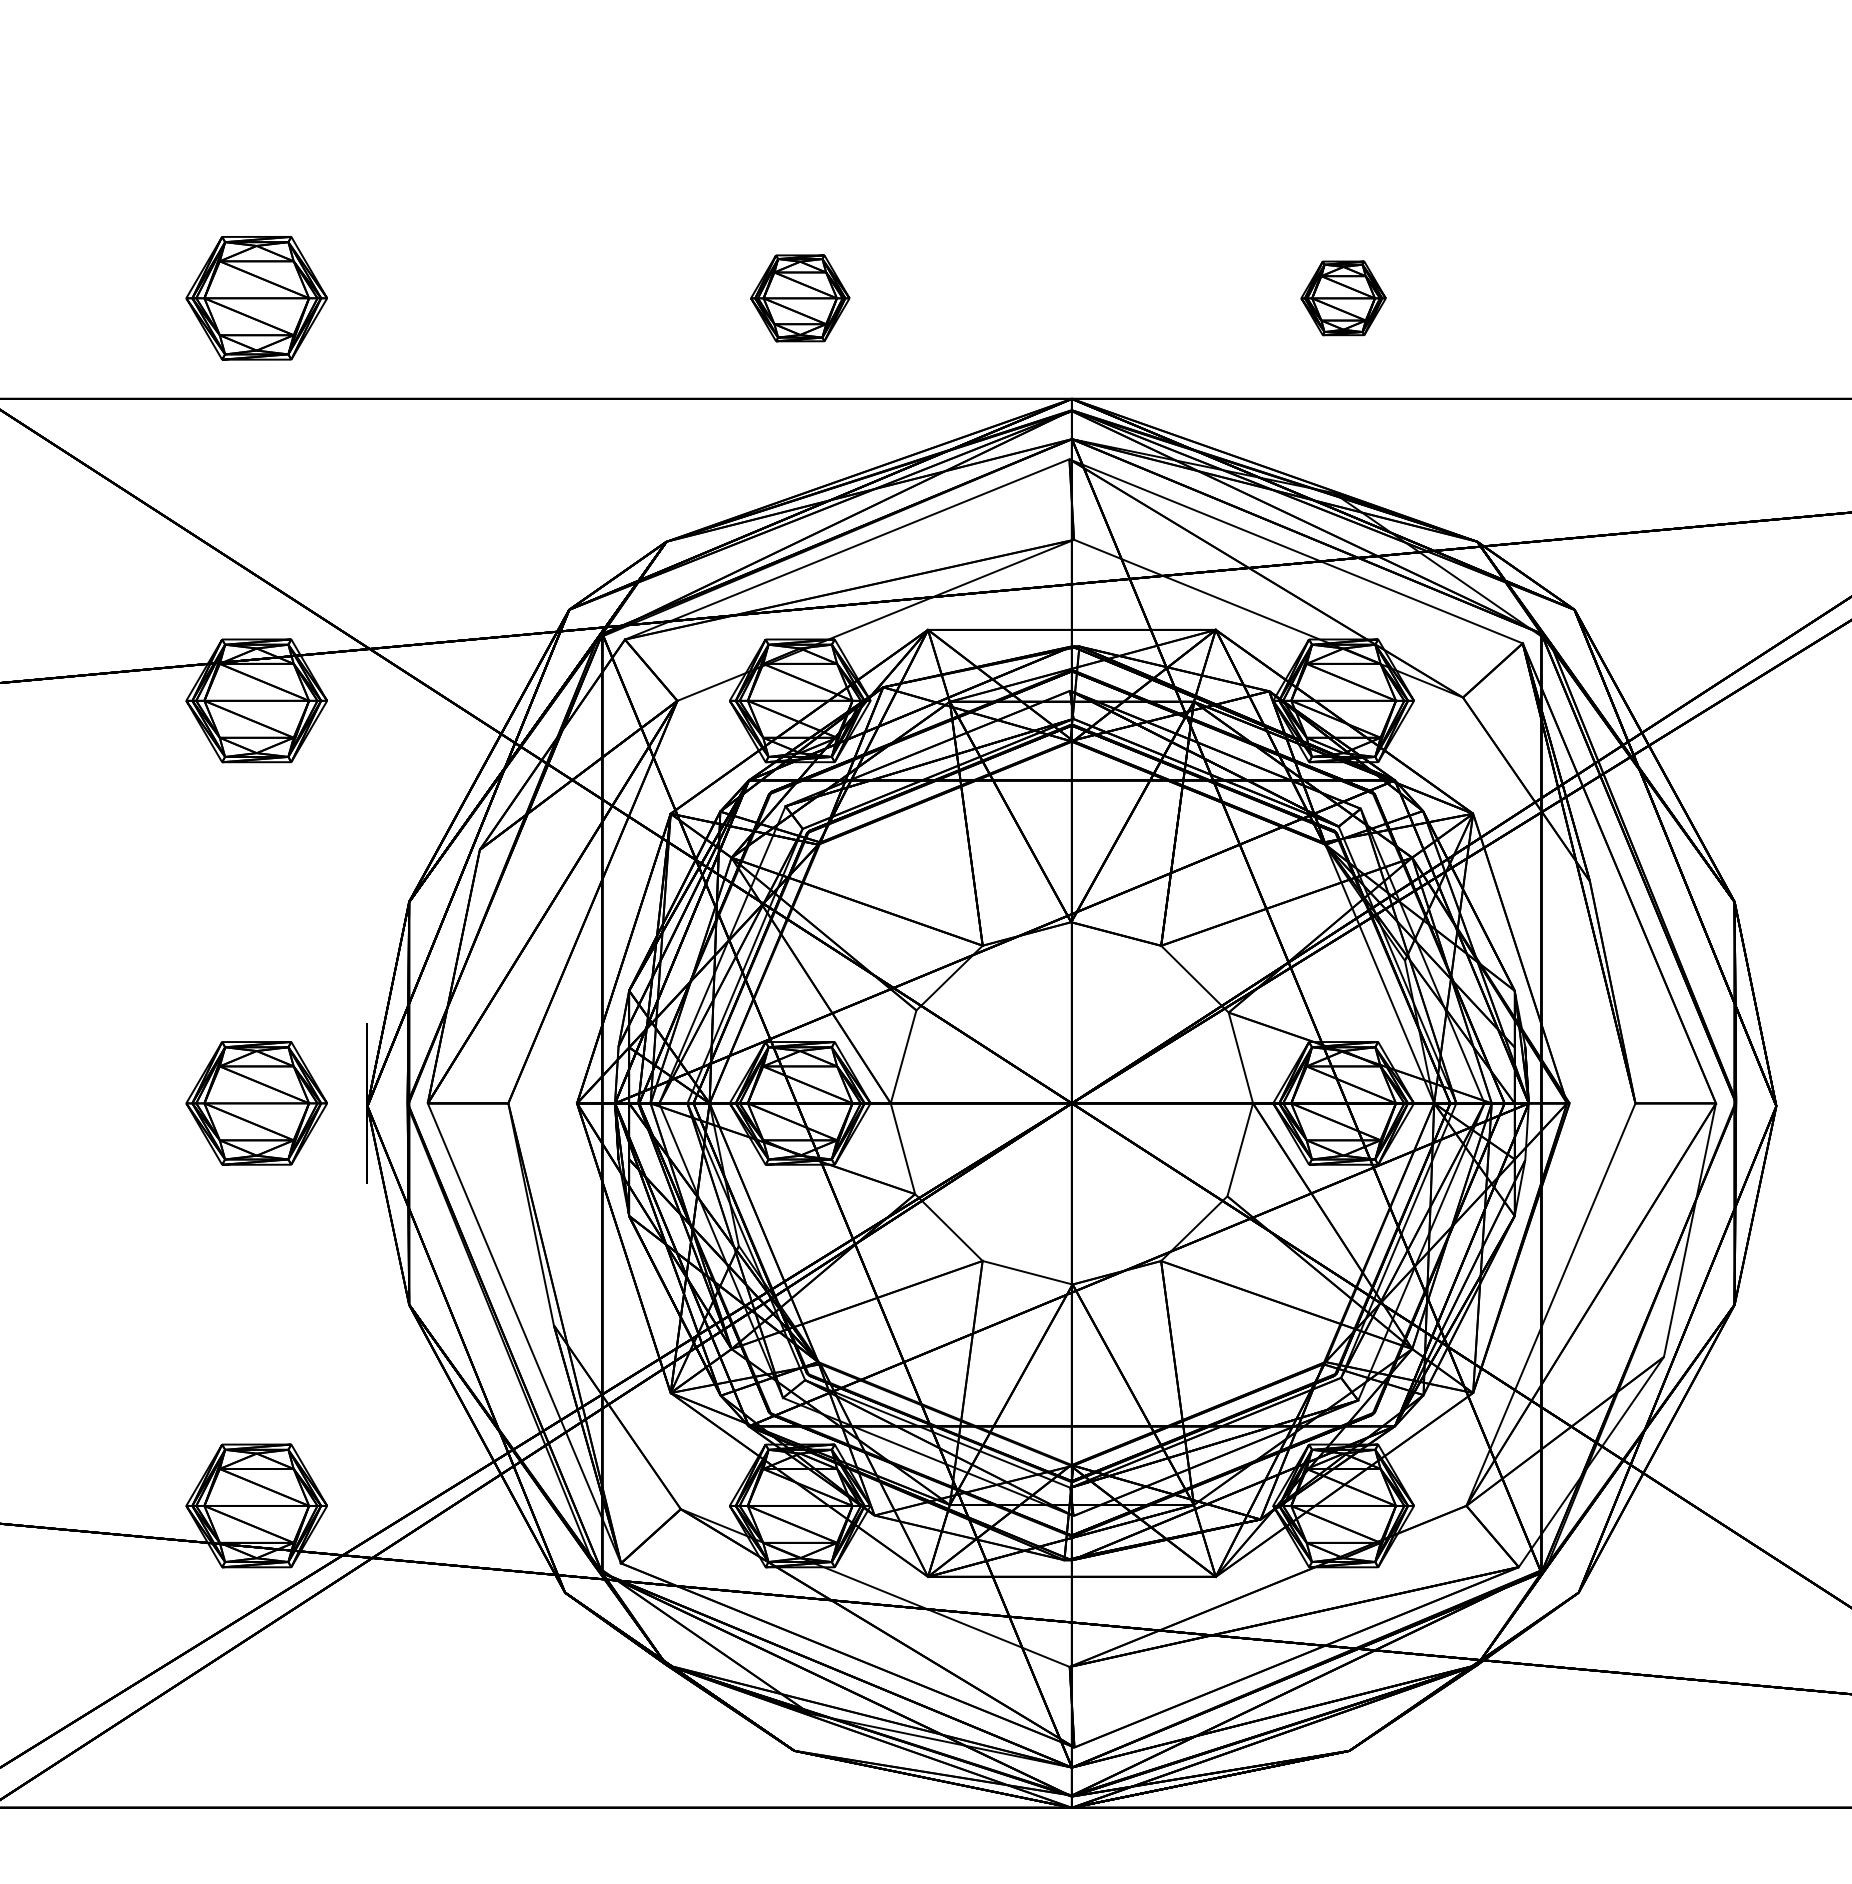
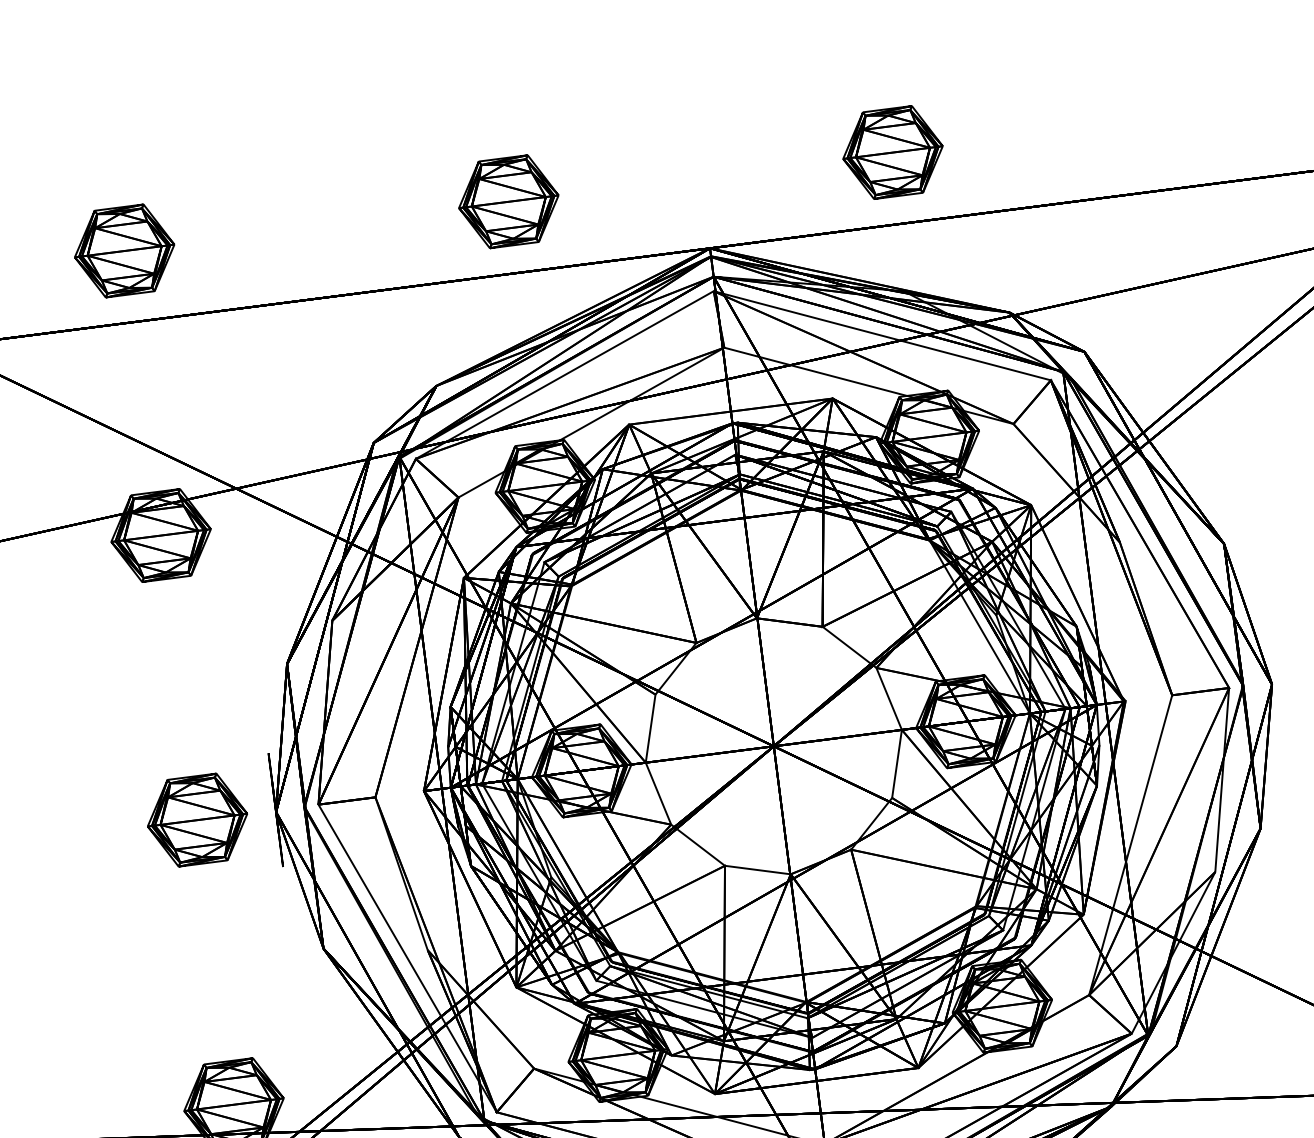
part: (800, 298) -> (509, 201), size x1.43
part: (1343, 298) -> (892, 152), size x1.67

